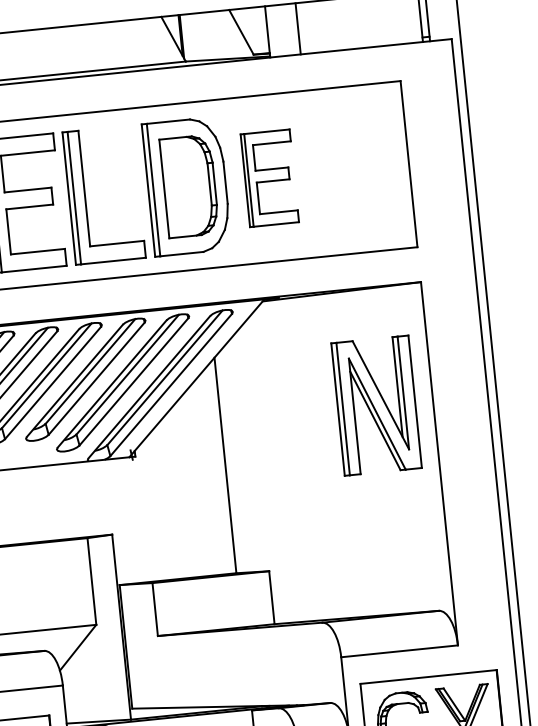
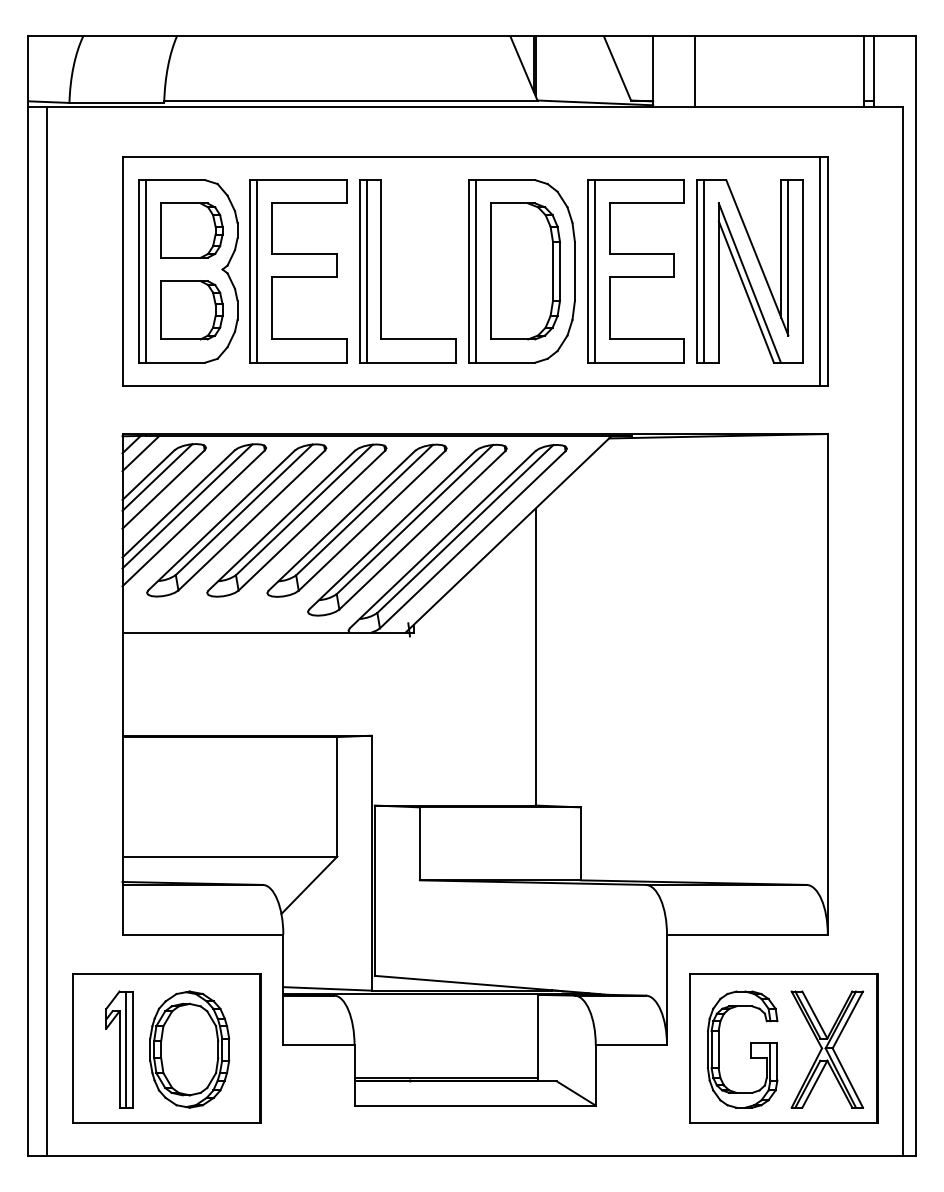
line: (403, 164) -> (820, 270), added
part: (269, 178) -> (635, 271), size x1.43
part: (376, 405) -> (749, 271), moved

